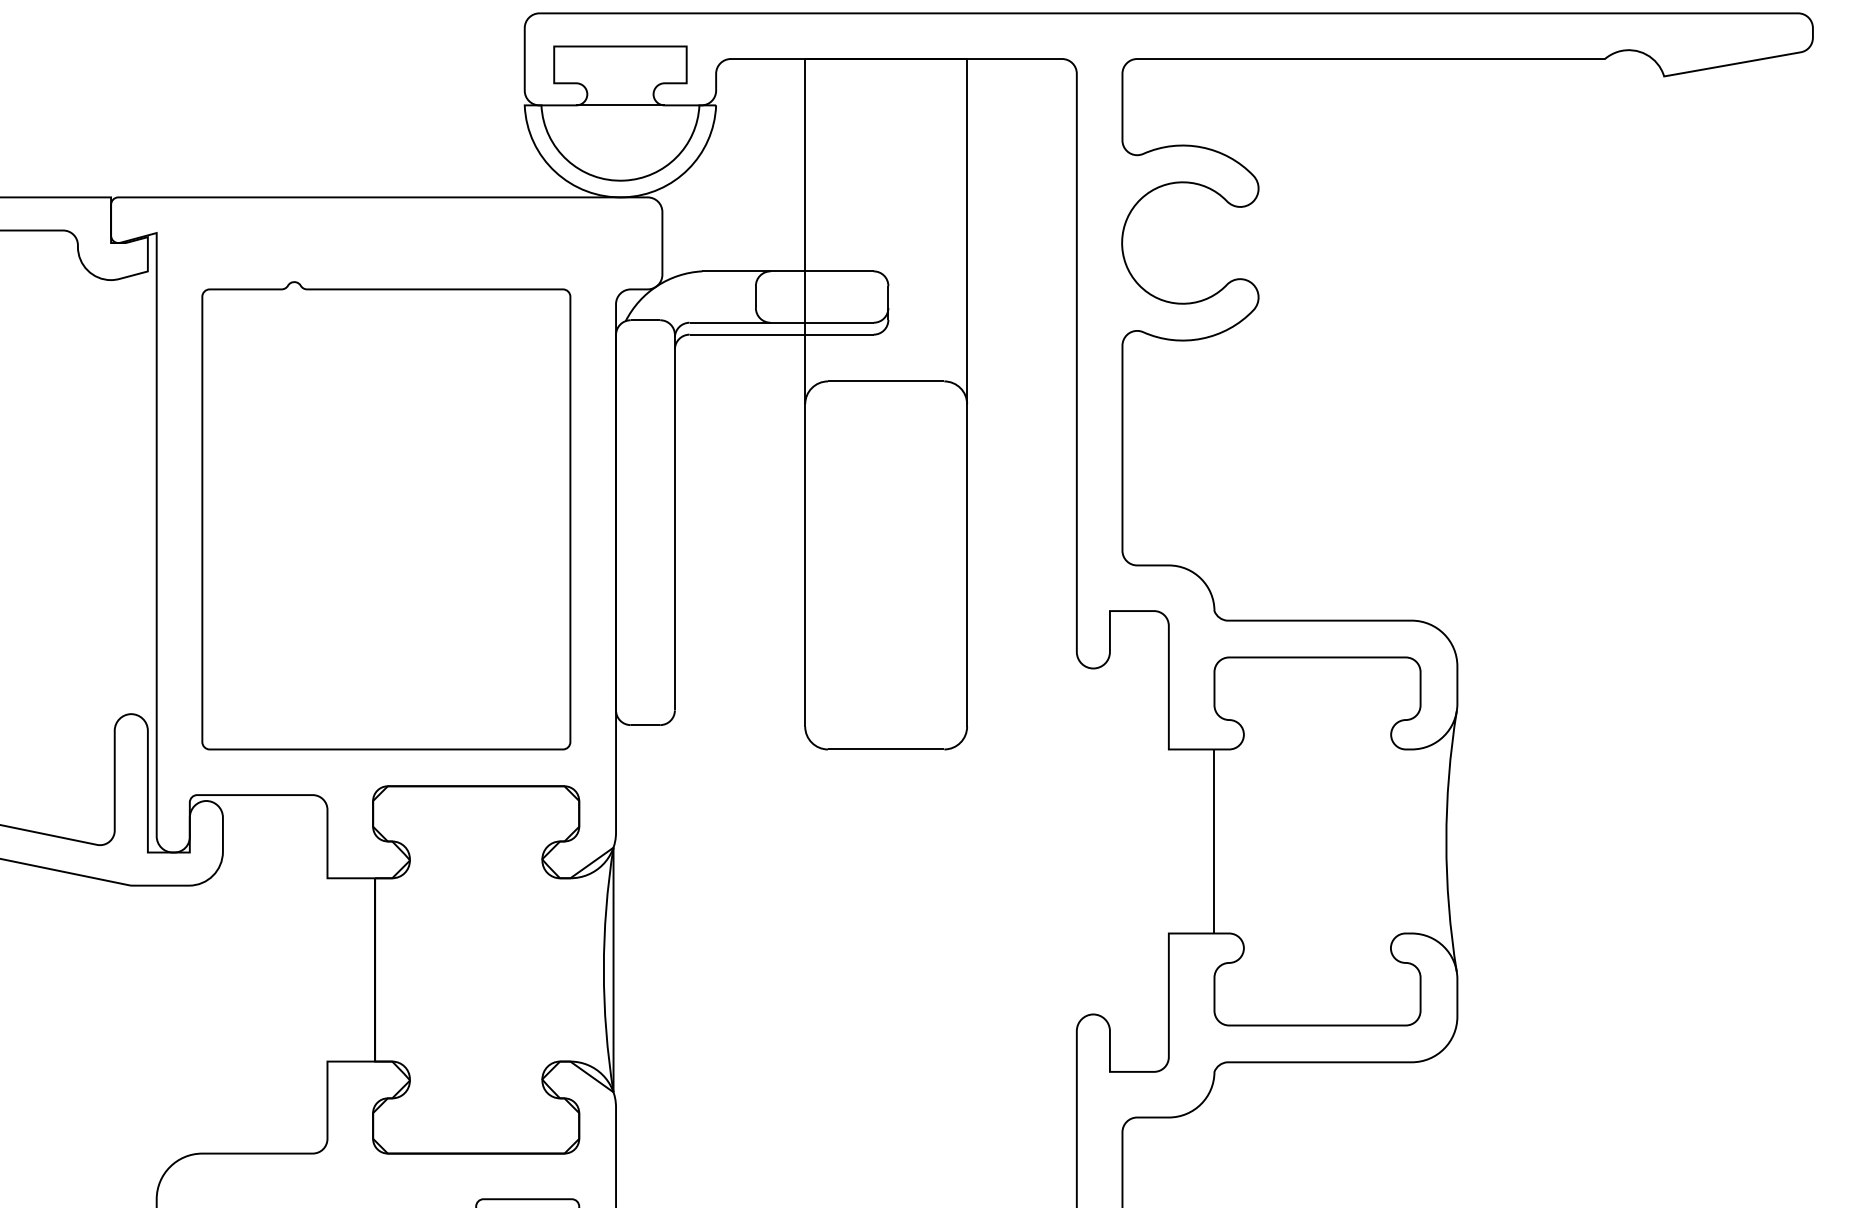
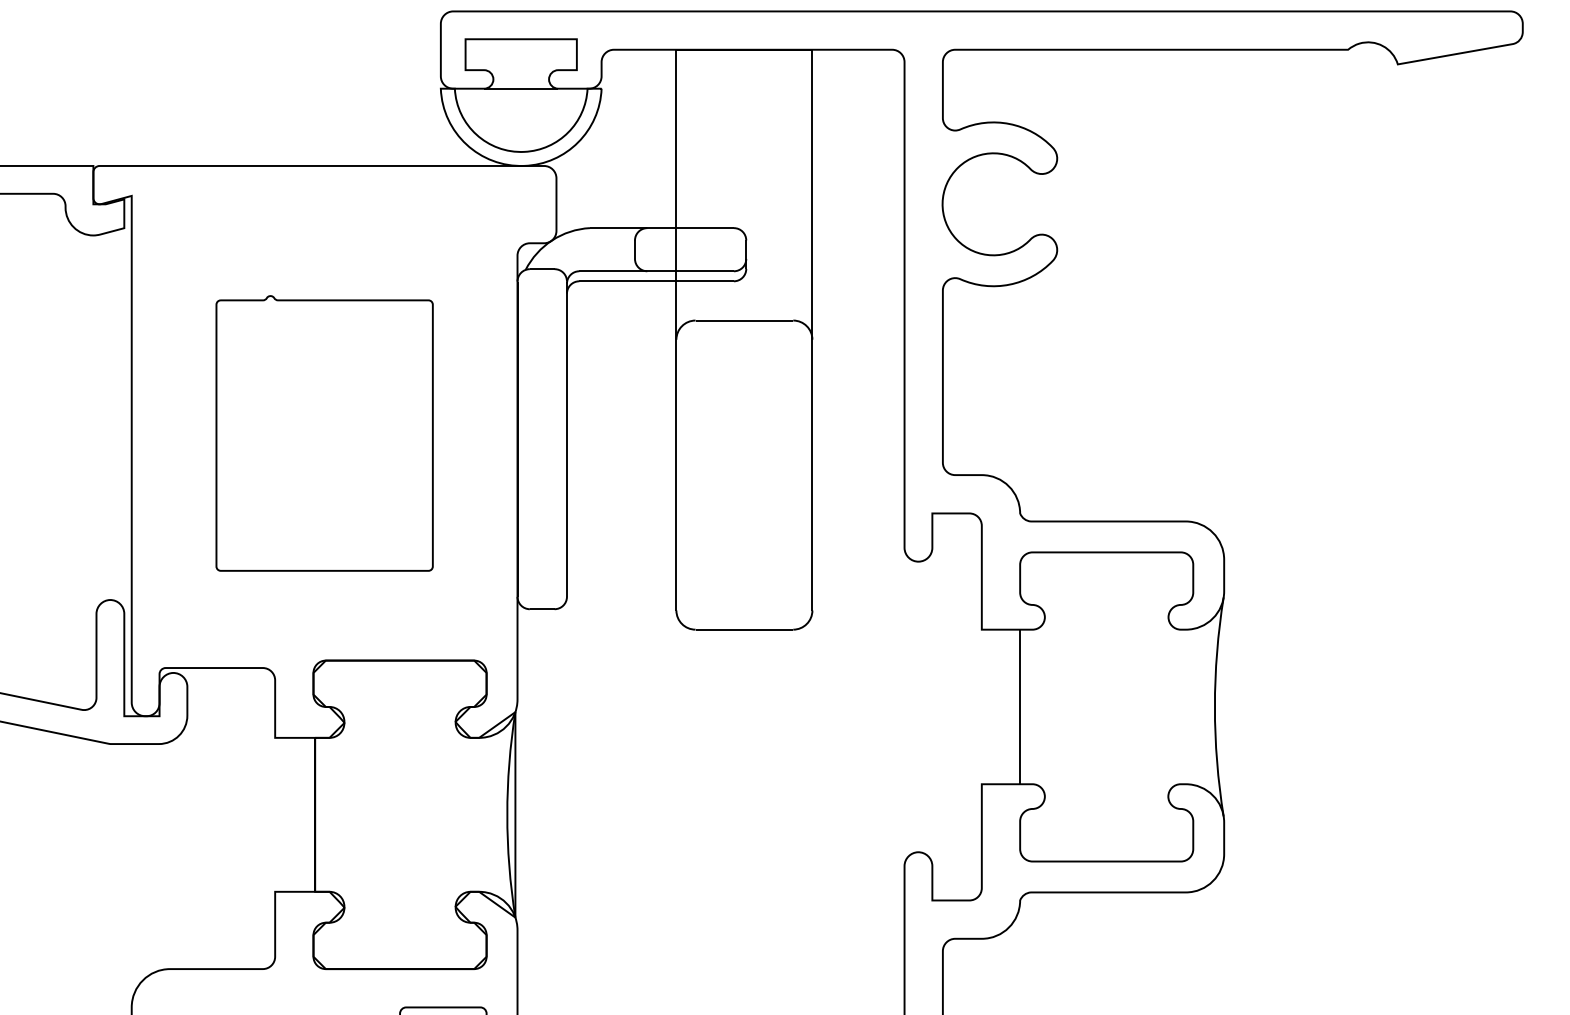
part: (386, 515) -> (324, 433), size x0.7

